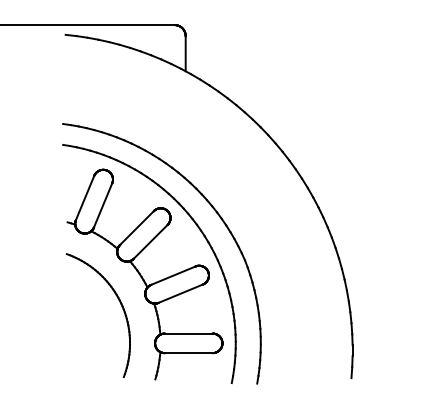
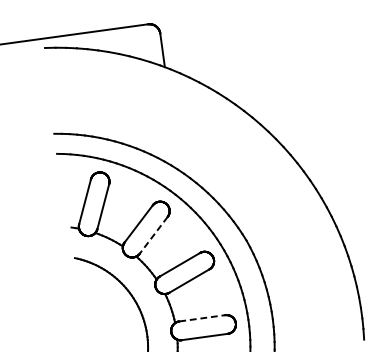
line: (150, 241) -> (153, 235), solid -> dashed
line: (188, 333) -> (202, 318), solid -> dashed

